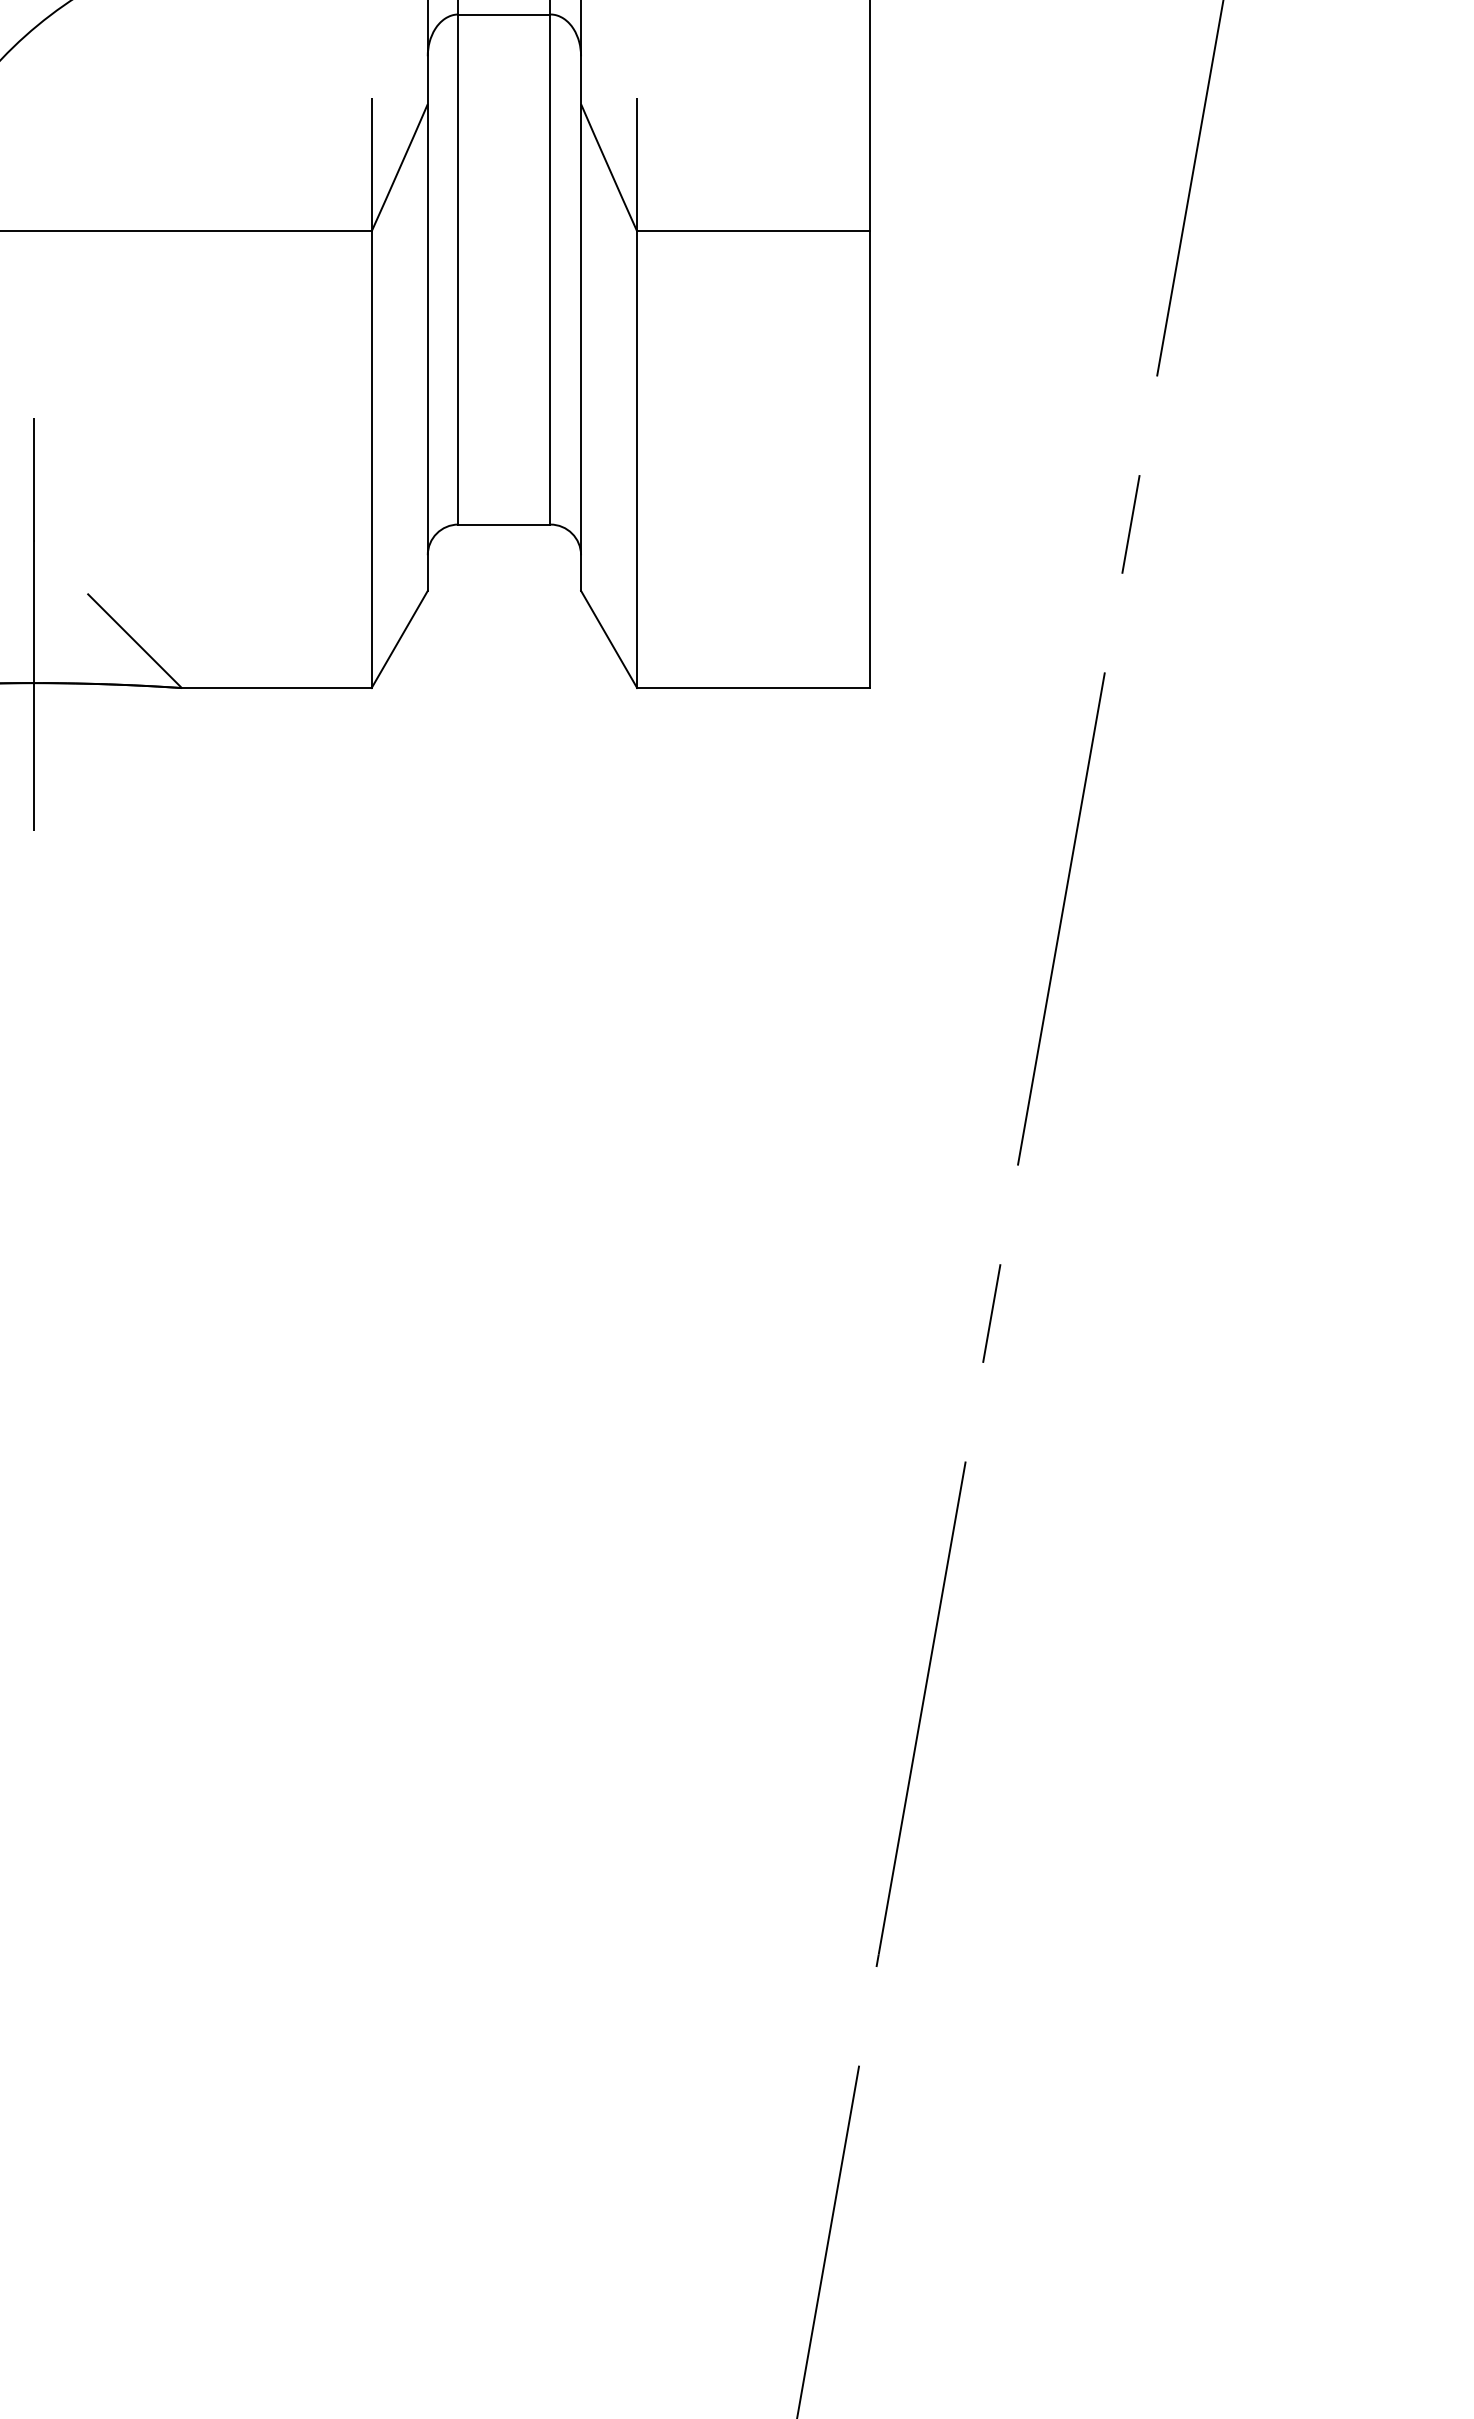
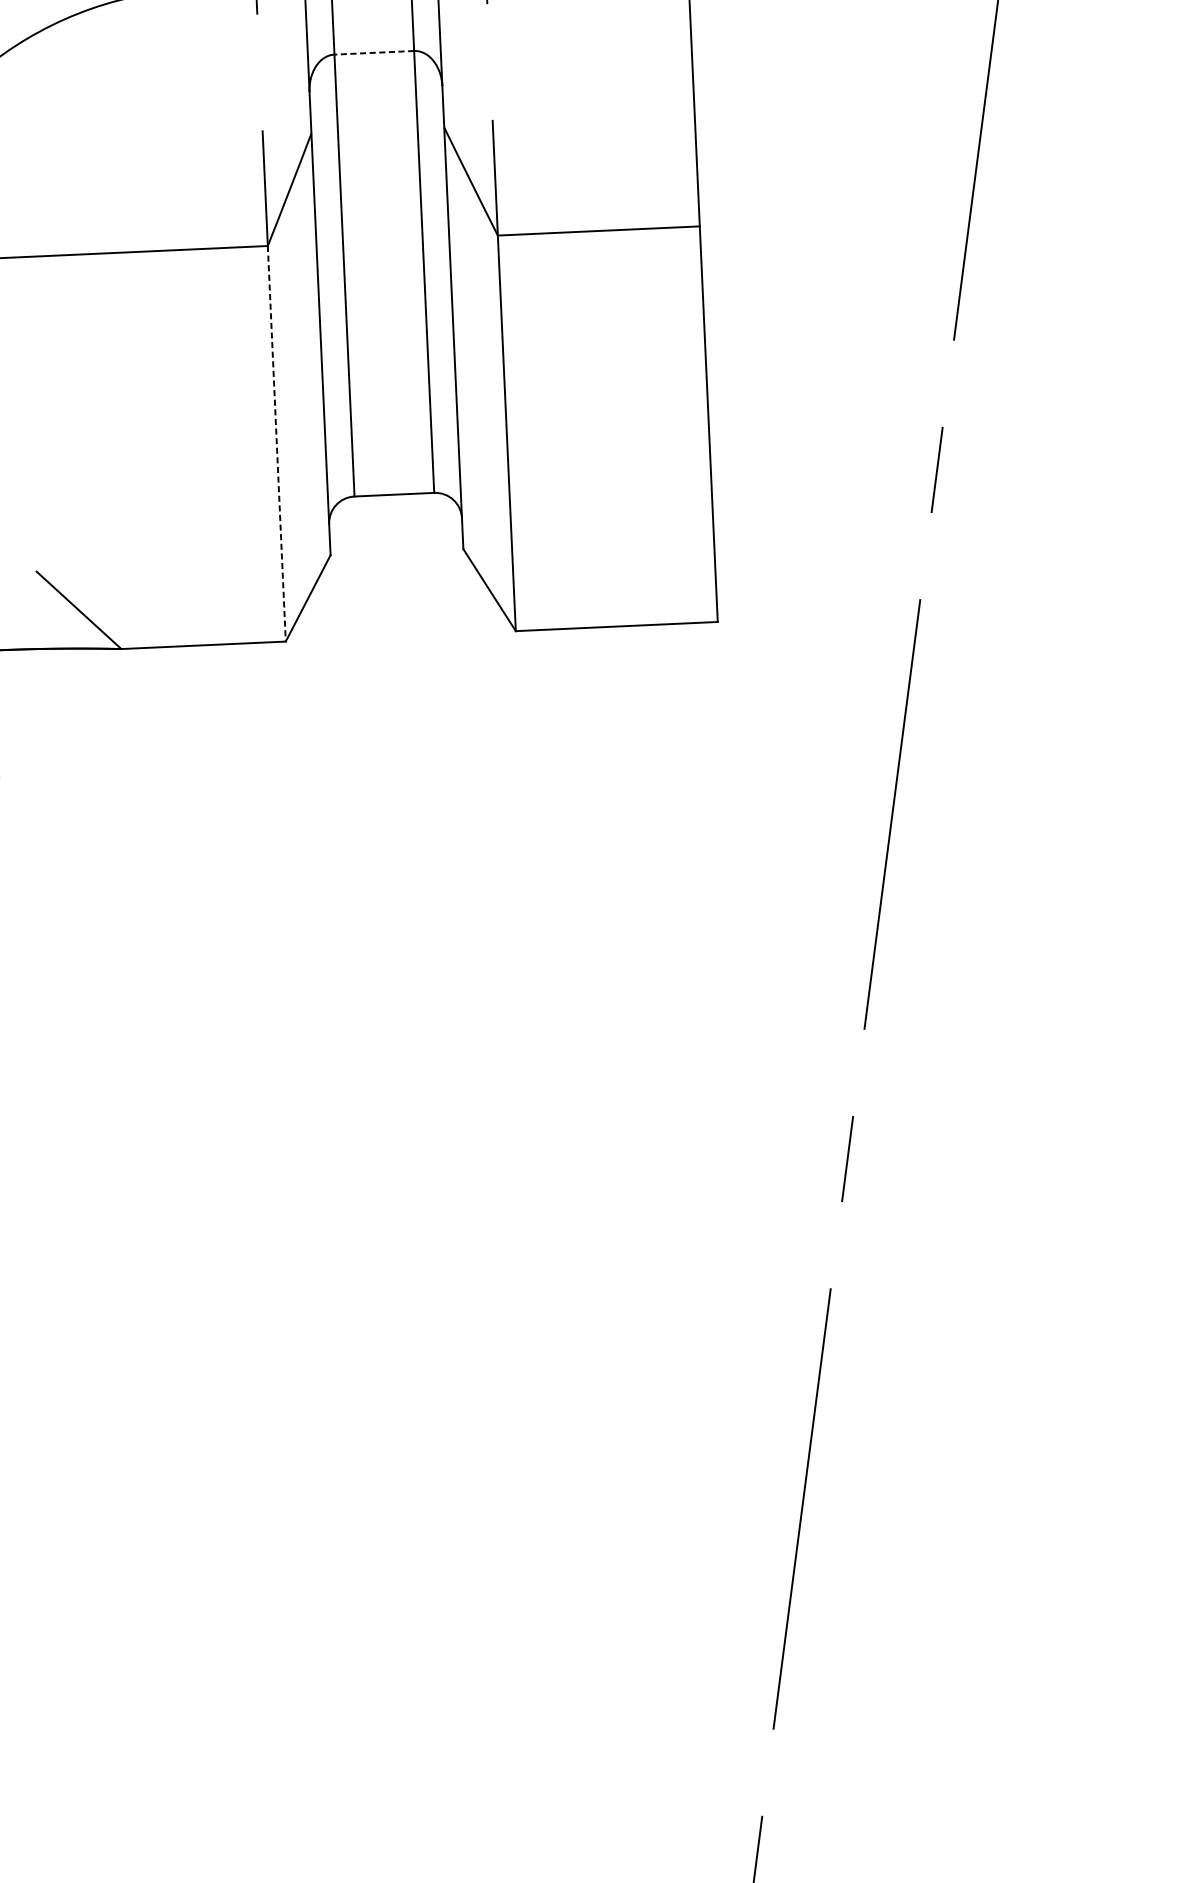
line: (504, 14) -> (374, 52), solid -> dashed
line: (371, 460) -> (276, 444), solid -> dashed

